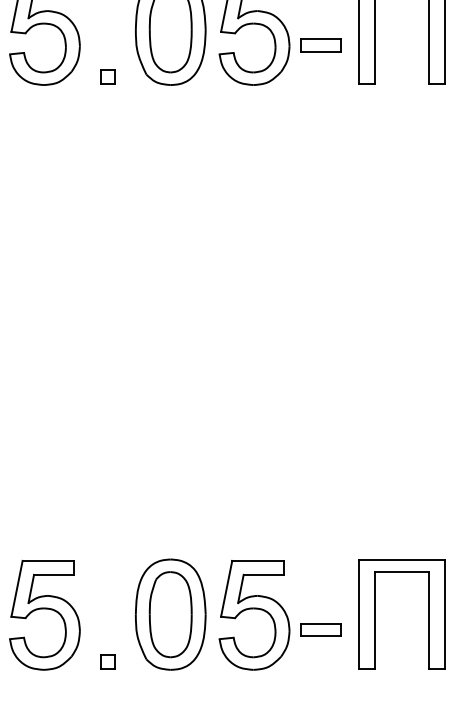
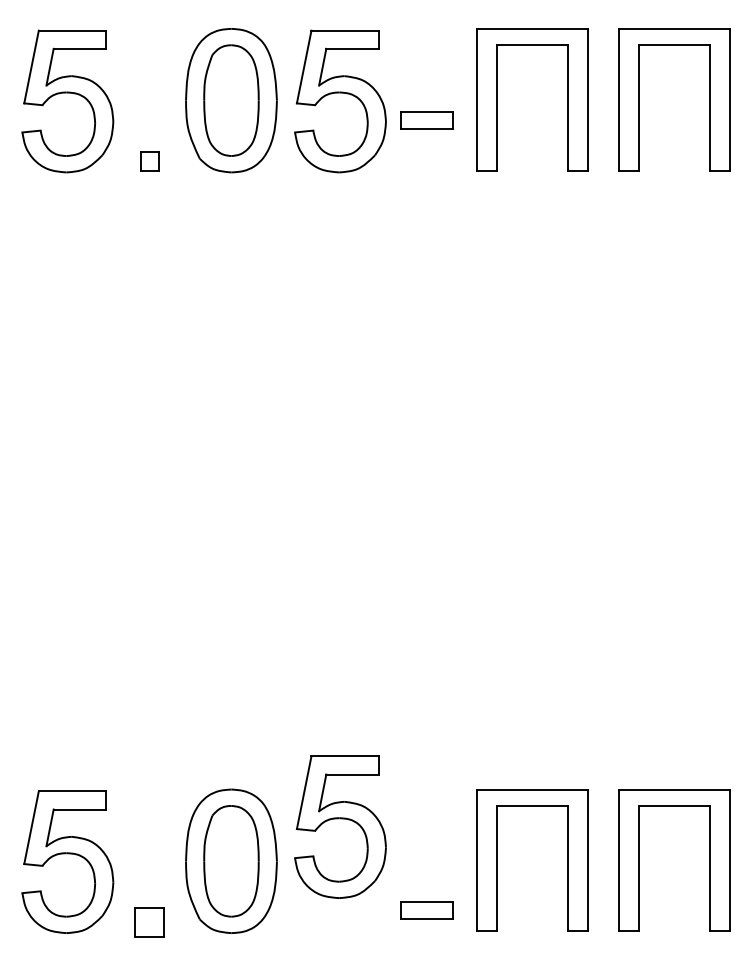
part: (254, 609) -> (340, 819), moved
part: (320, 630) -> (426, 910), moved
part: (107, 660) -> (149, 921), size x1.6

